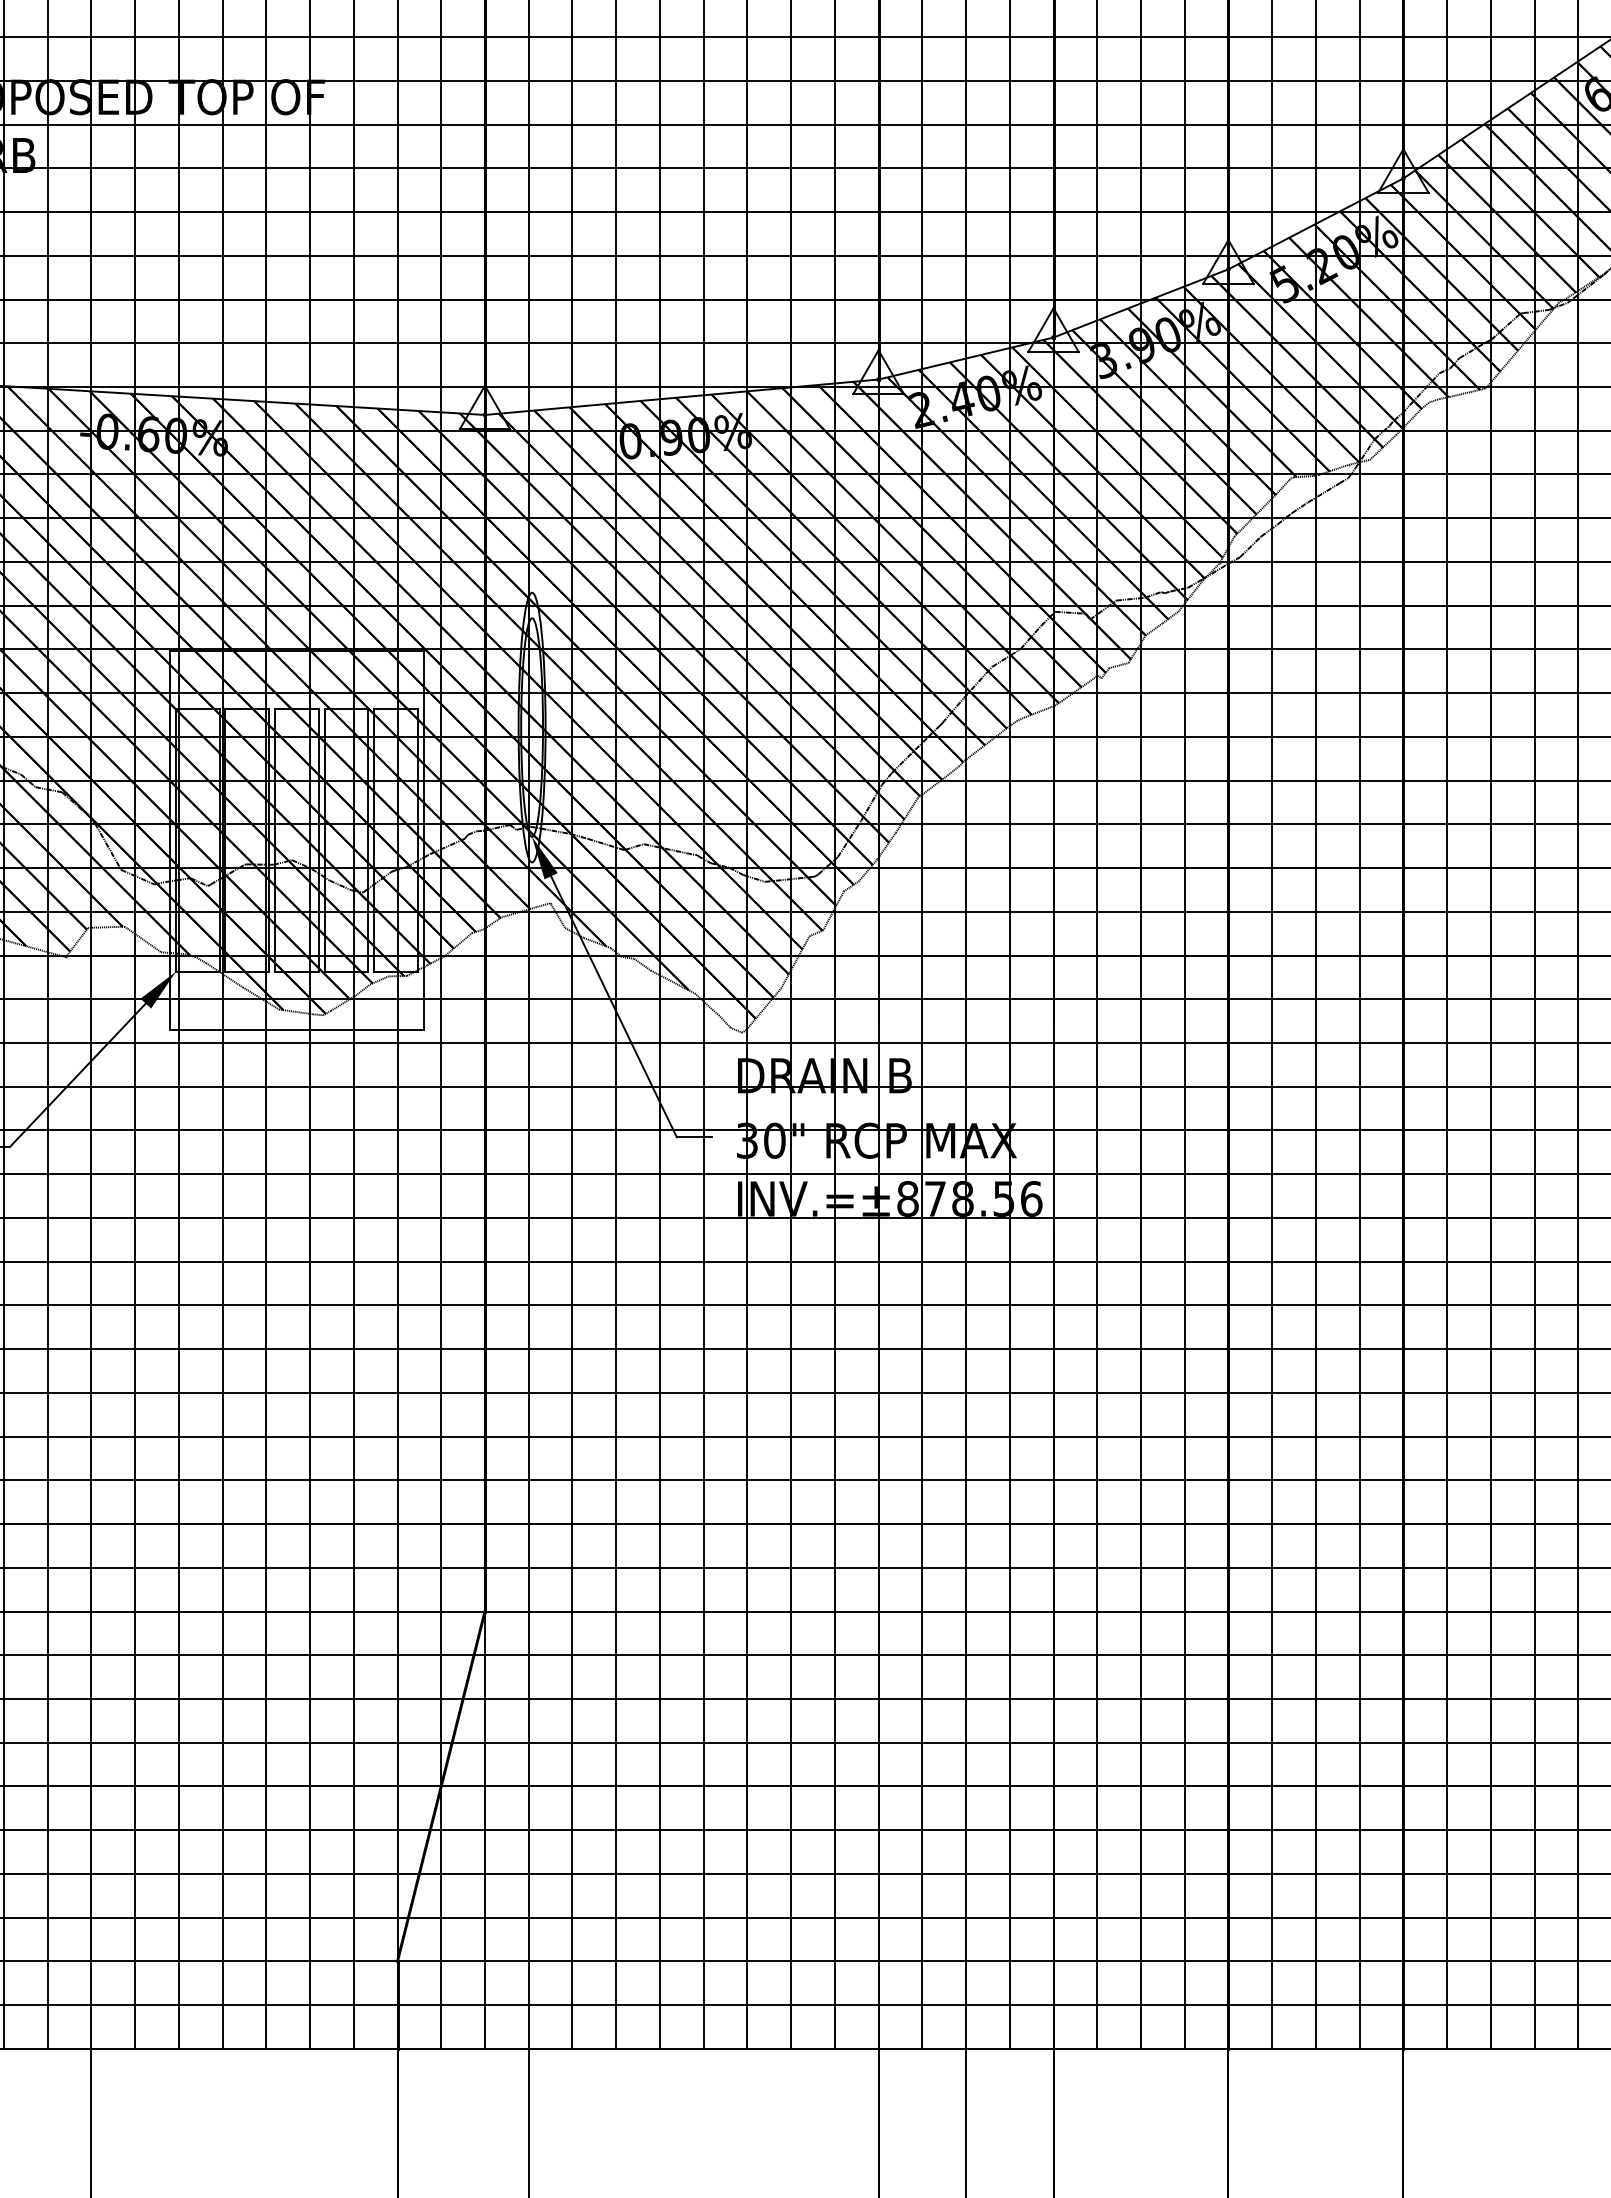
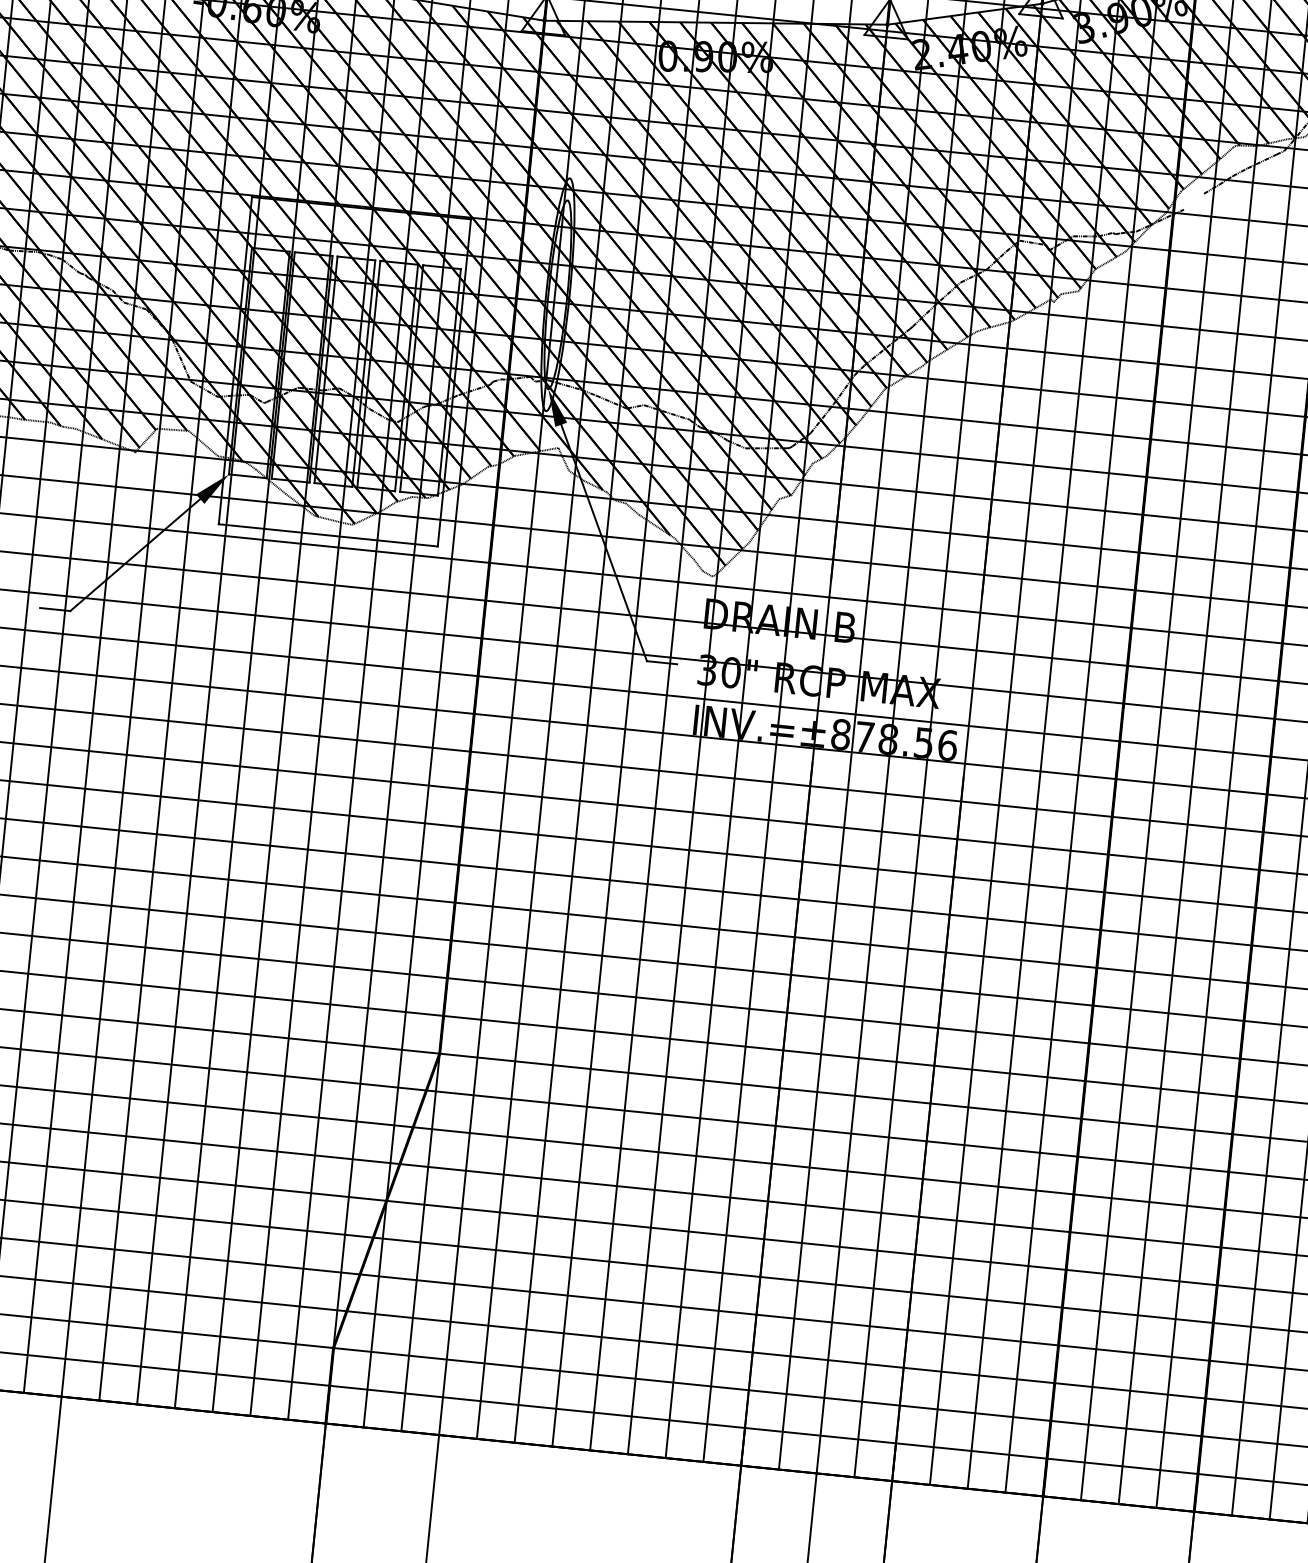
line: (1250, 546) -> (1193, 201), removed

